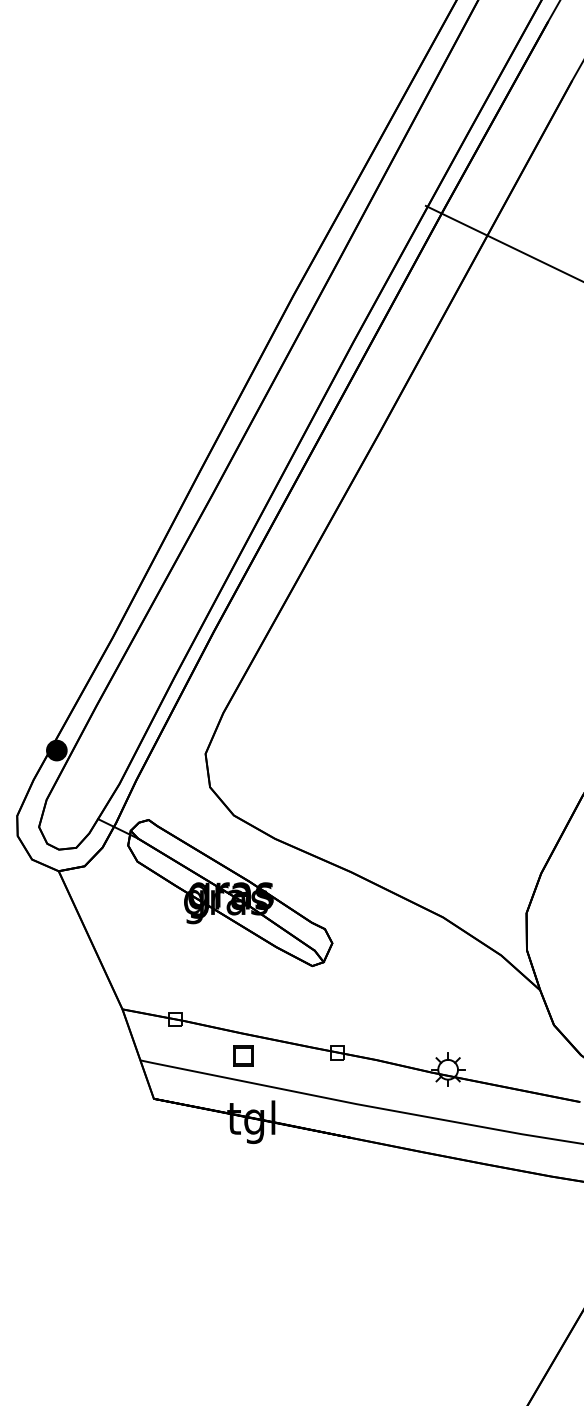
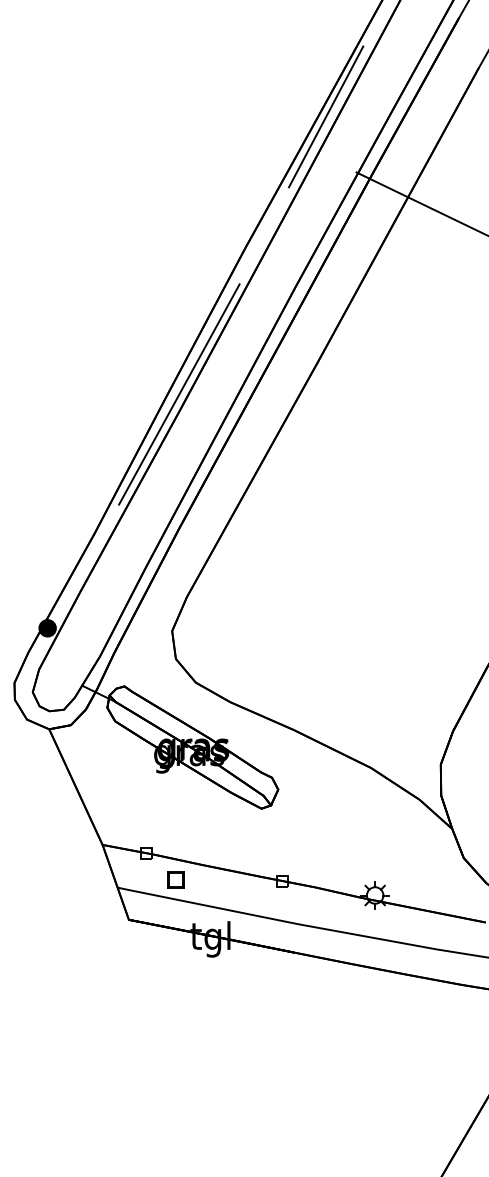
line: (389, 139) -> (326, 116), added
line: (214, 471) -> (179, 394), added
part: (243, 1055) -> (175, 879), moved

